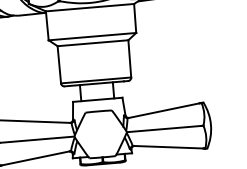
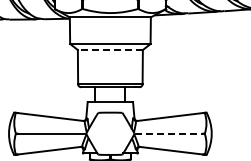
line: (93, 43) -> (110, 50), solid -> dashed
line: (164, 128) -> (169, 133), solid -> dashed

